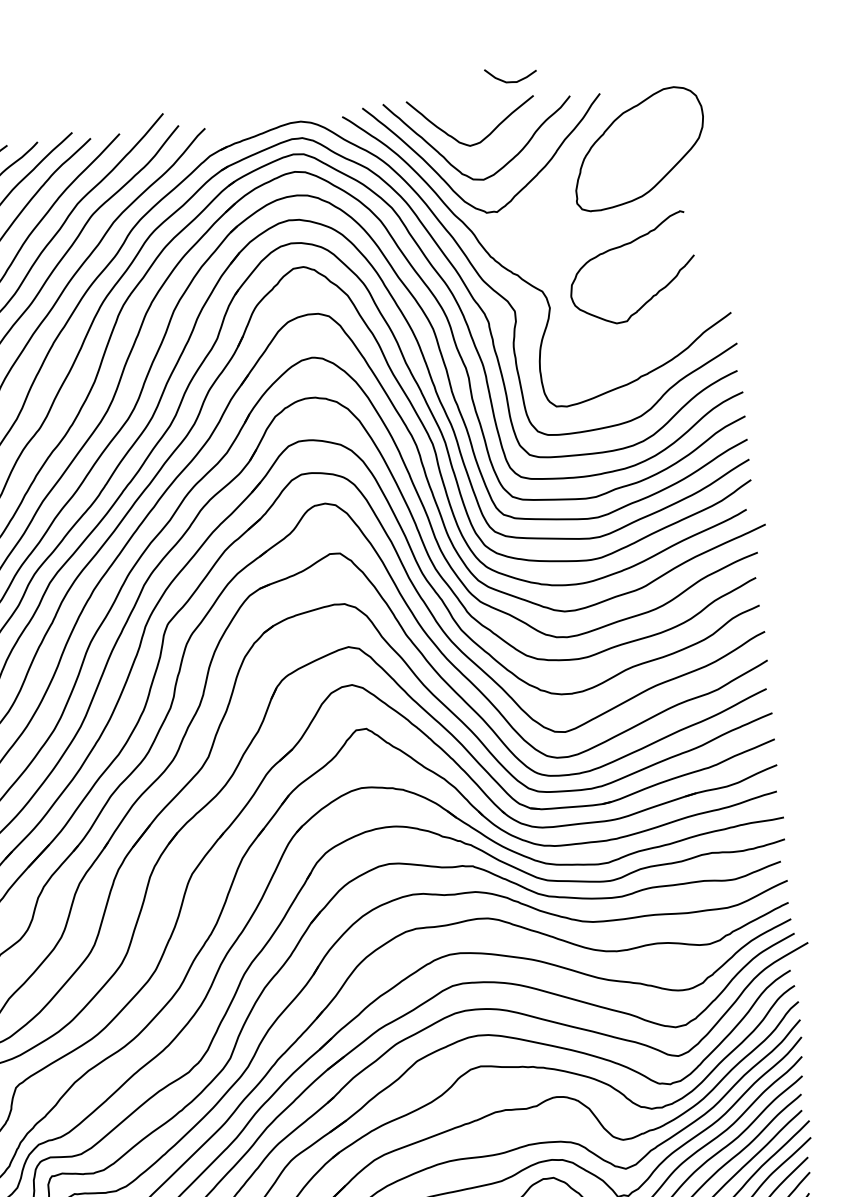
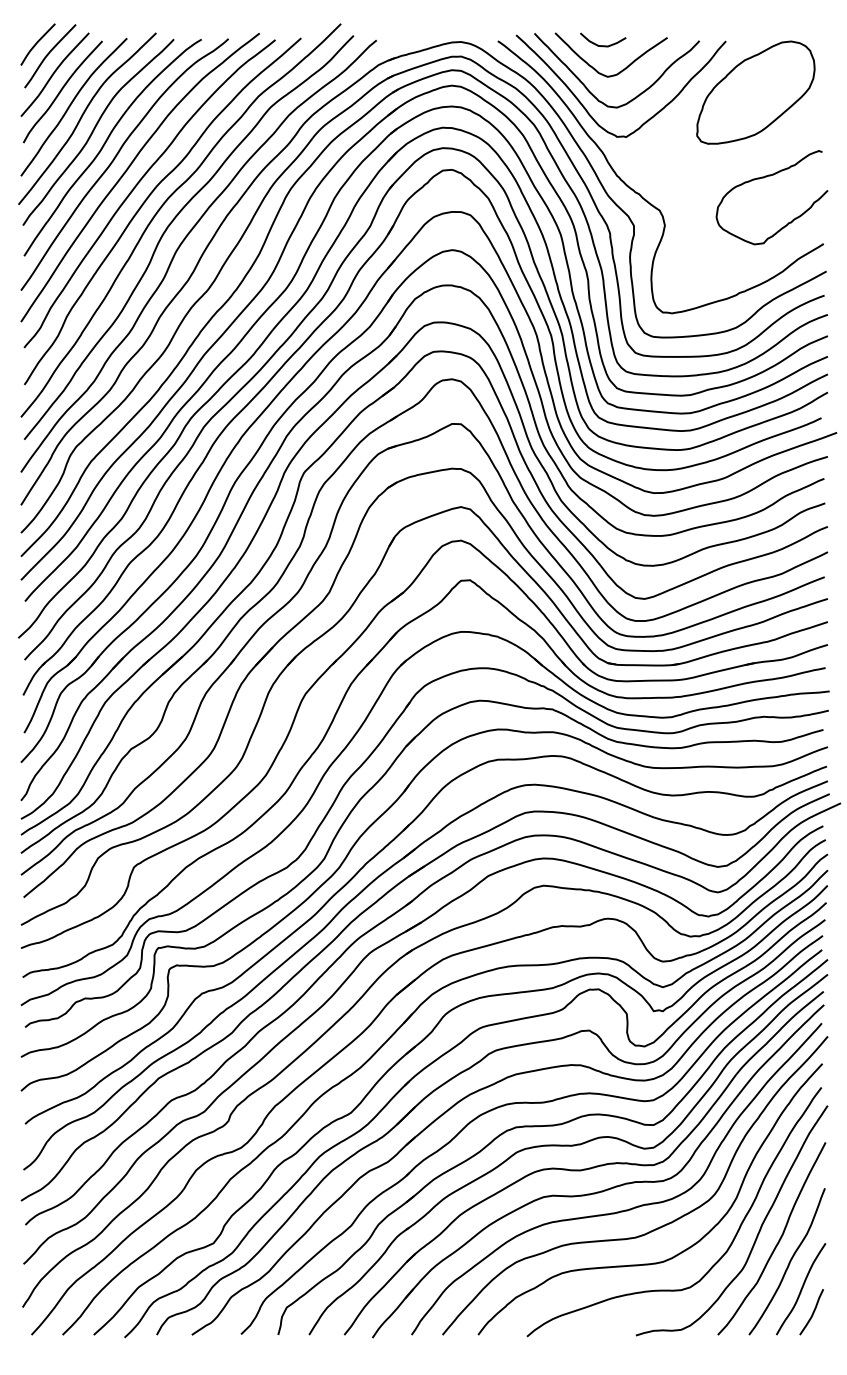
curve: (511, 81) -> (603, 45), moved
curve: (623, 246) -> (766, 177), moved

